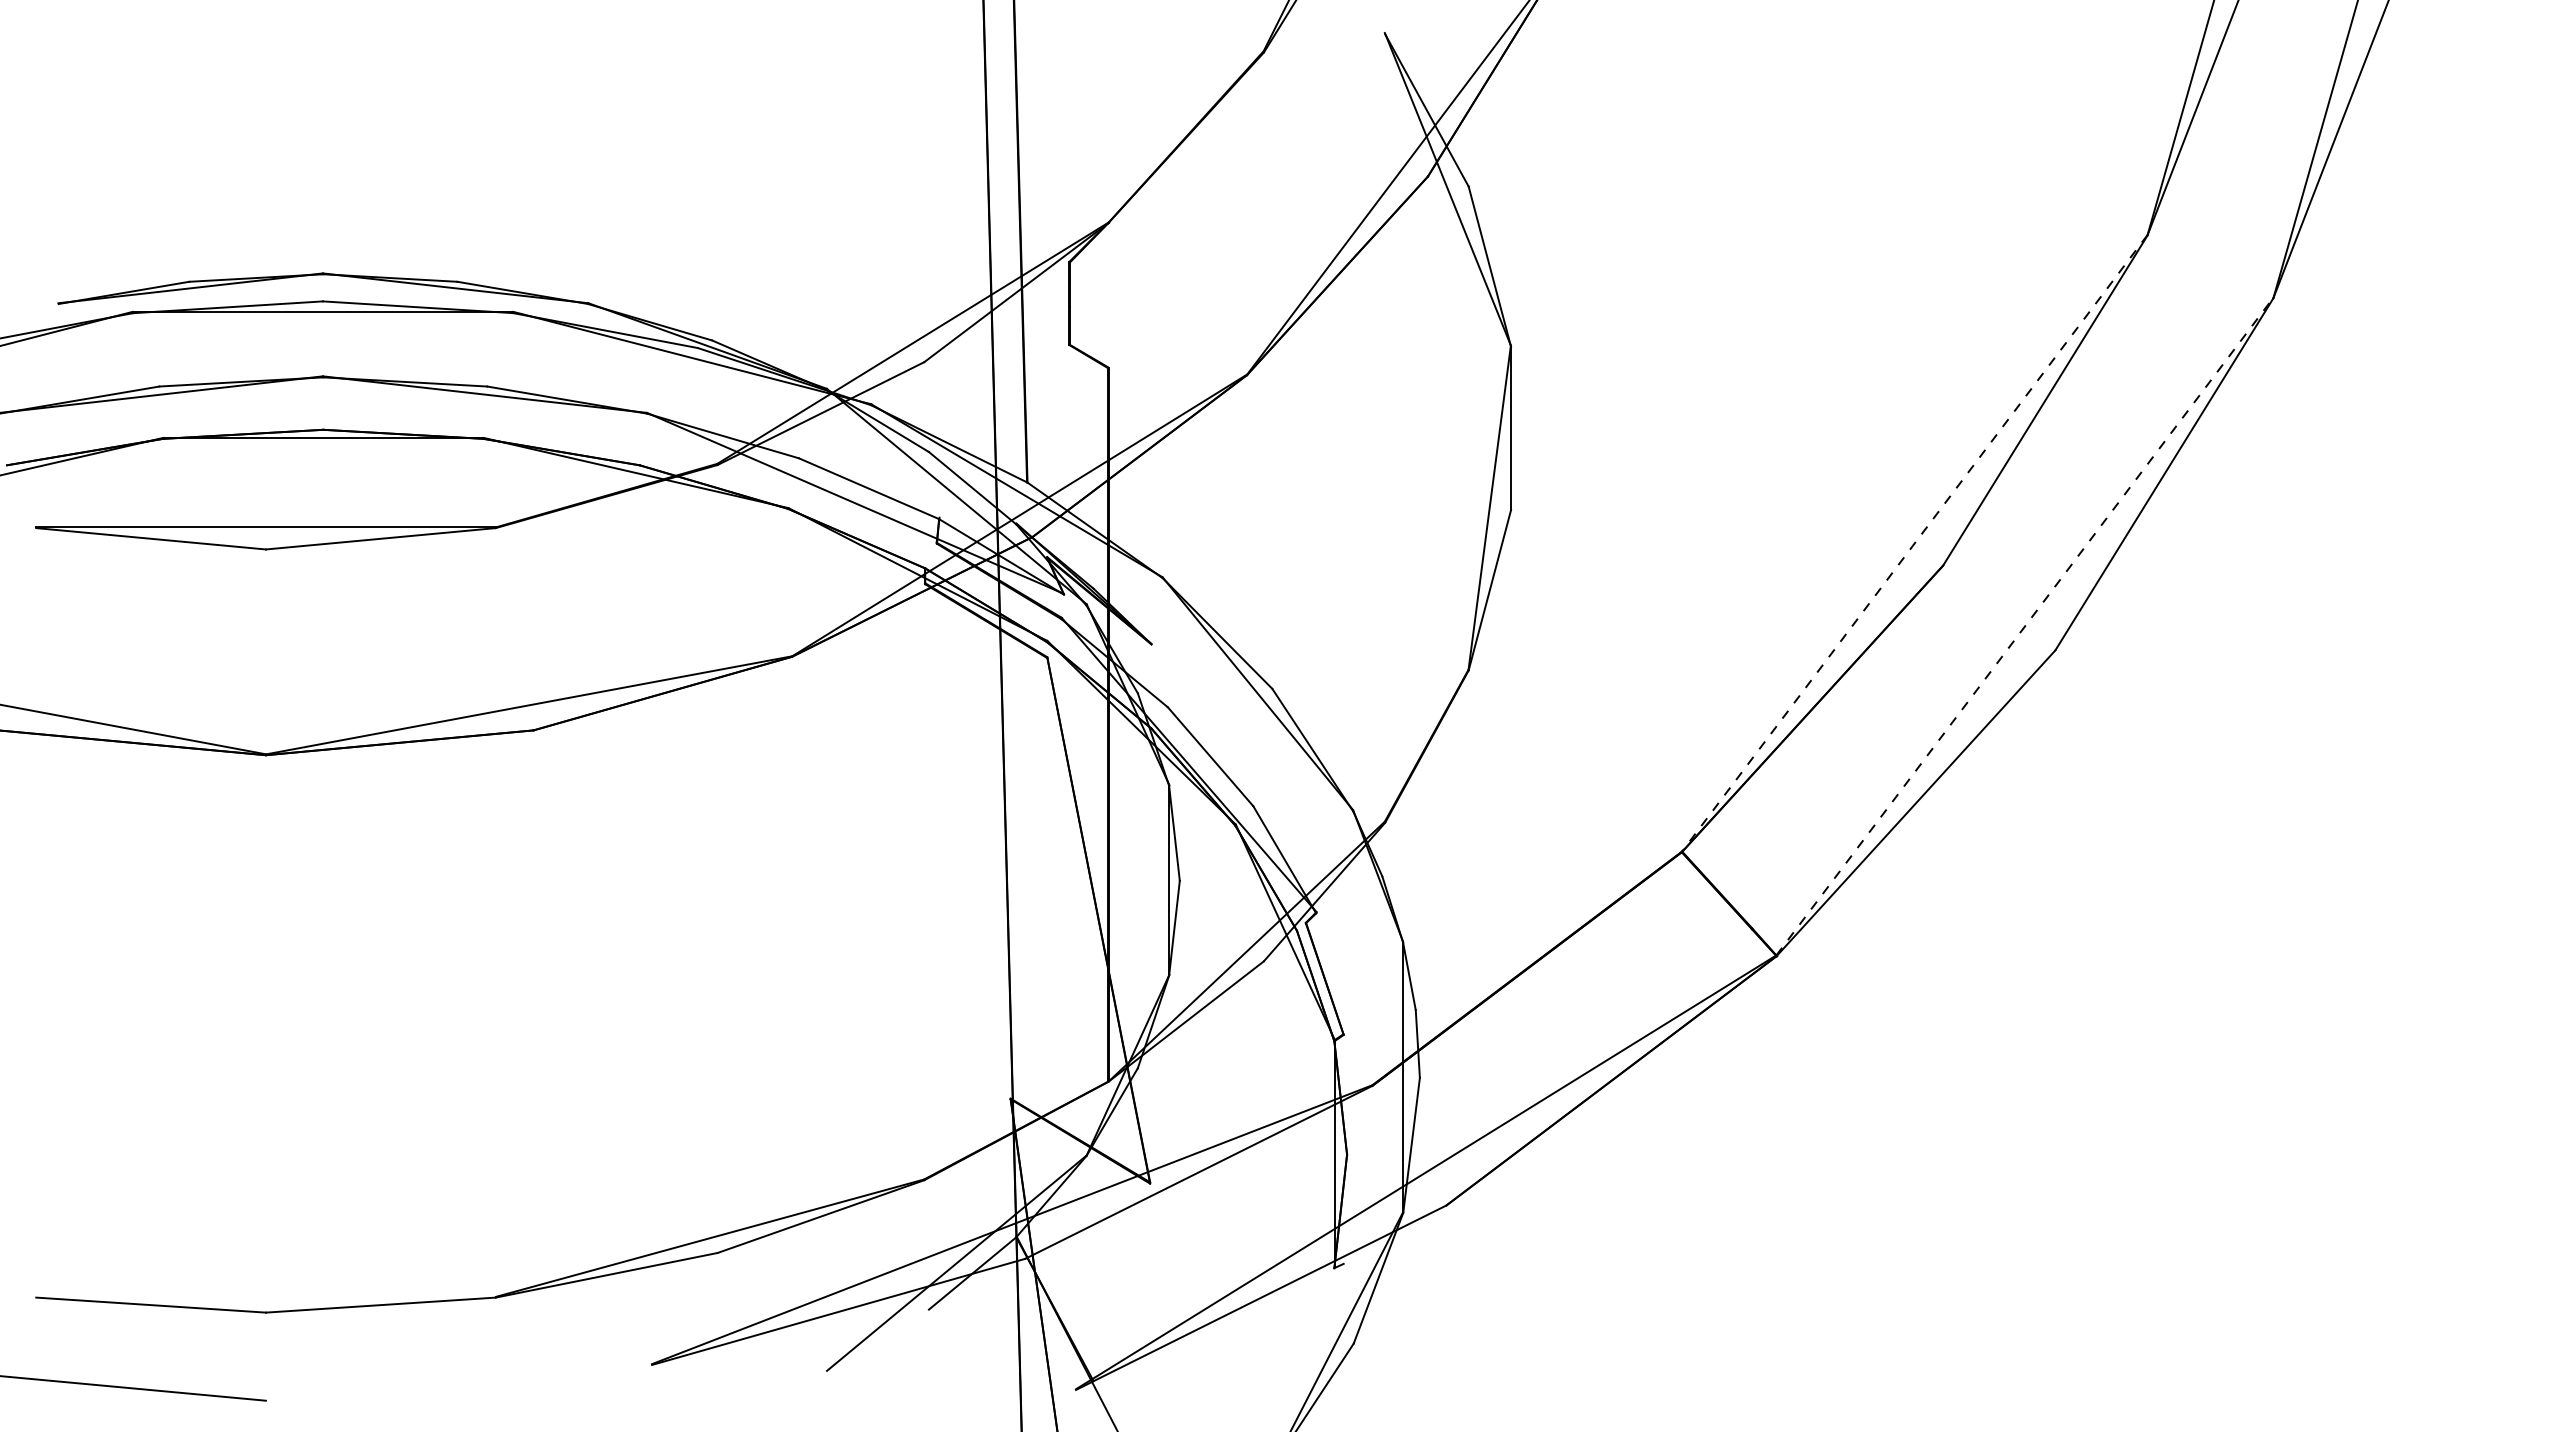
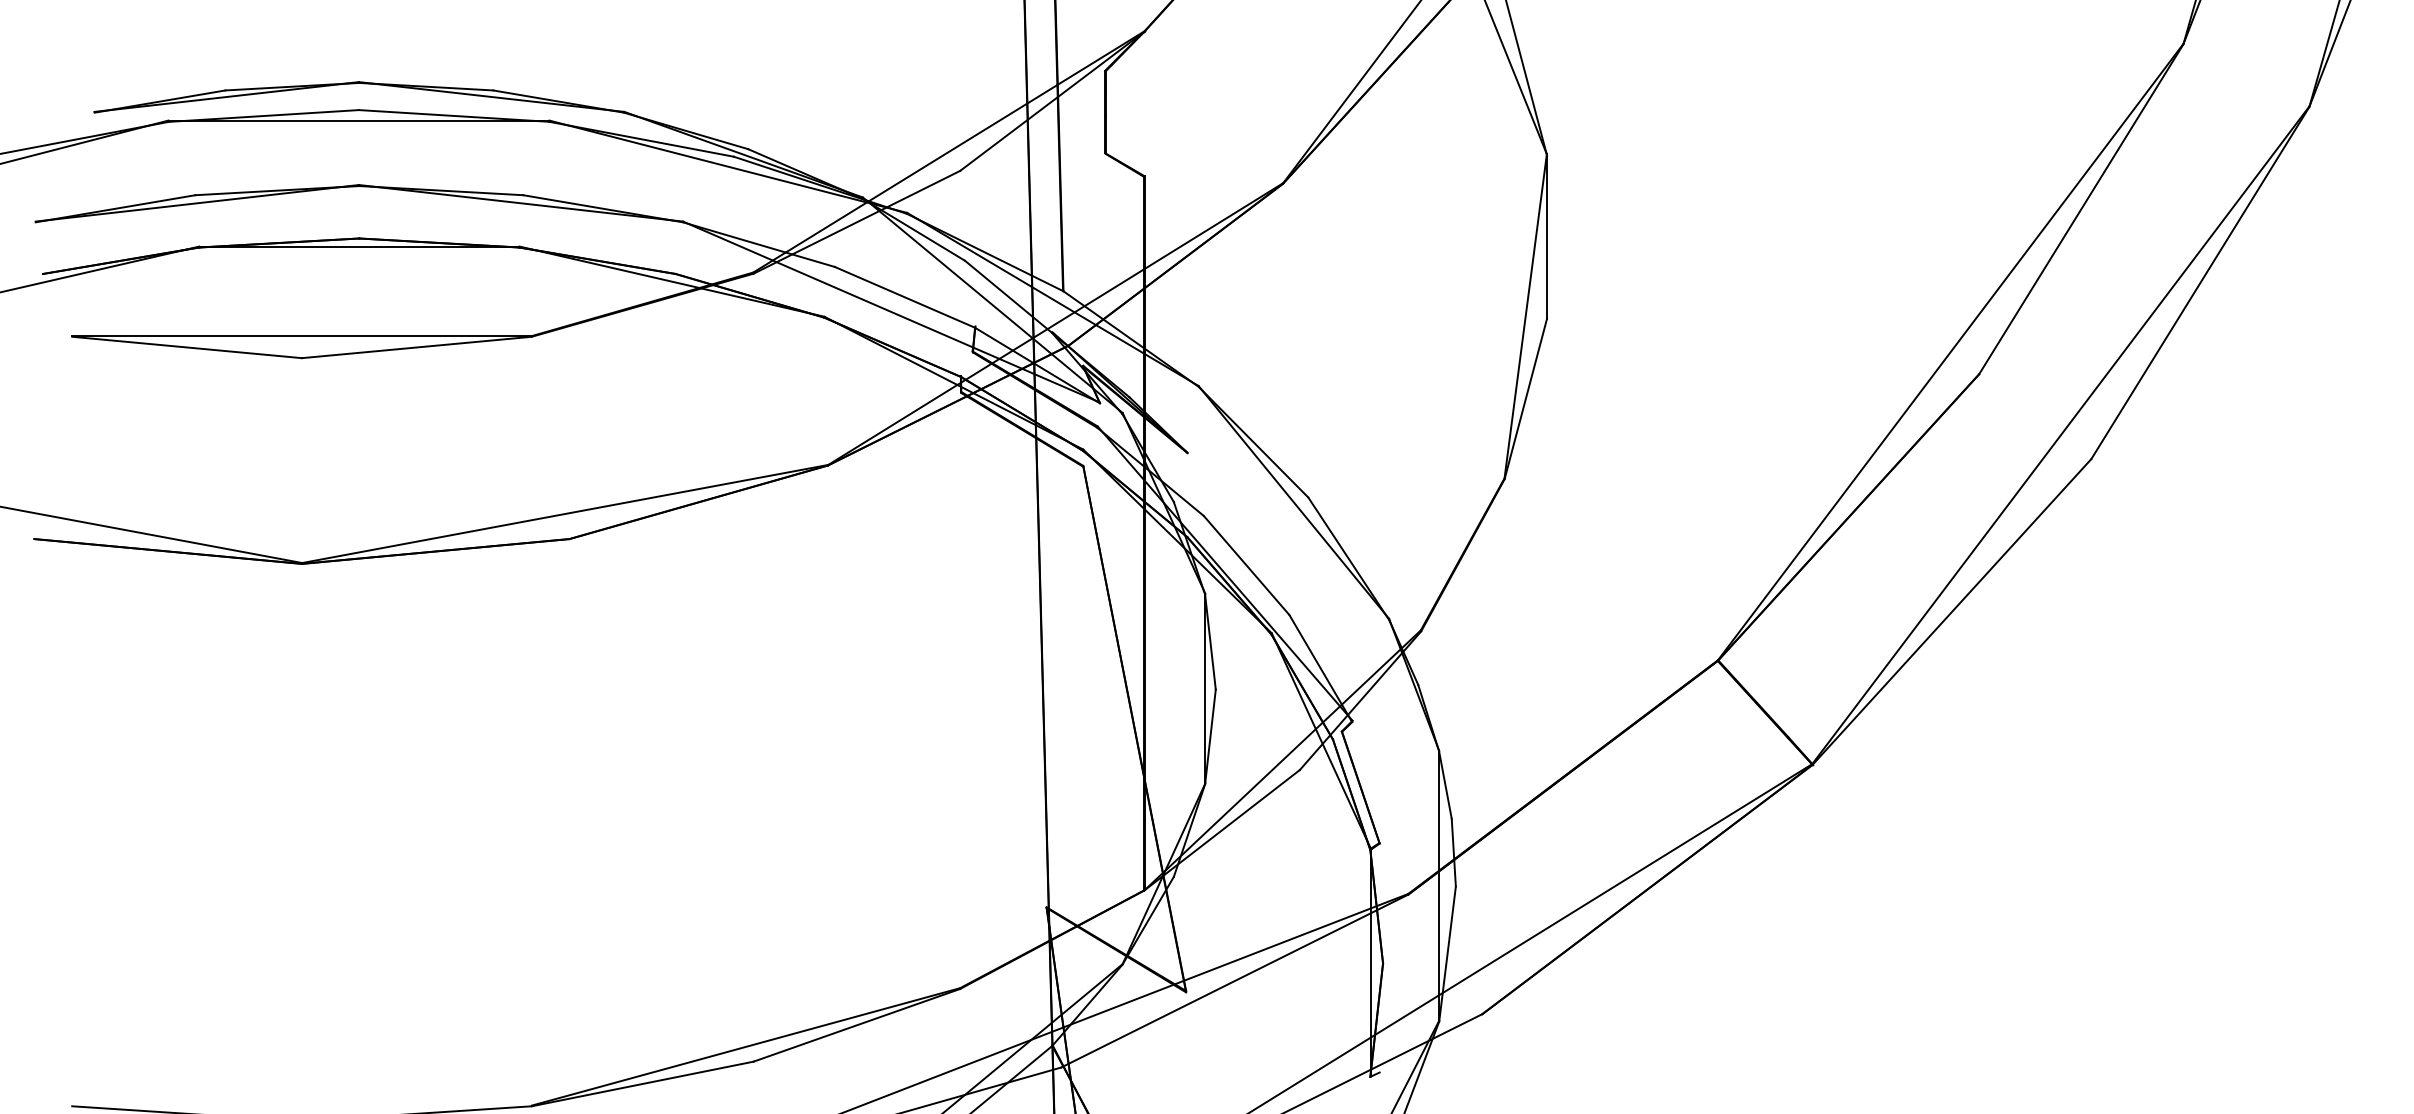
line: (1914, 543) -> (1950, 352), dashed -> solid
line: (2025, 626) -> (2061, 435), dashed -> solid

